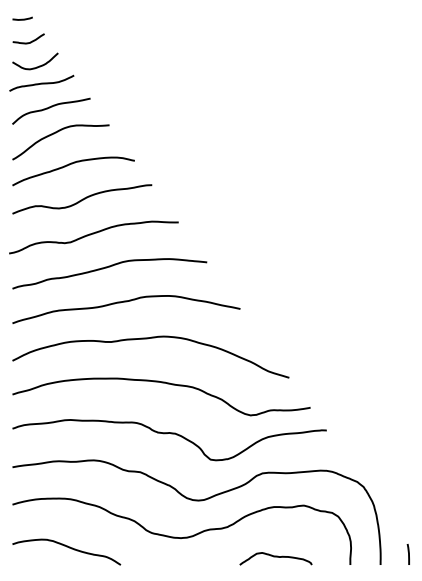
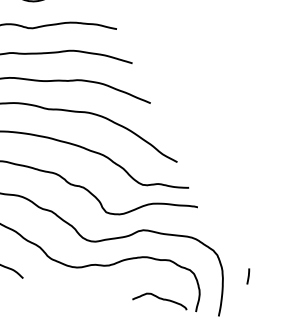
line: (408, 554) -> (248, 276), moved
curve: (275, 557) -> (160, 299), moved

